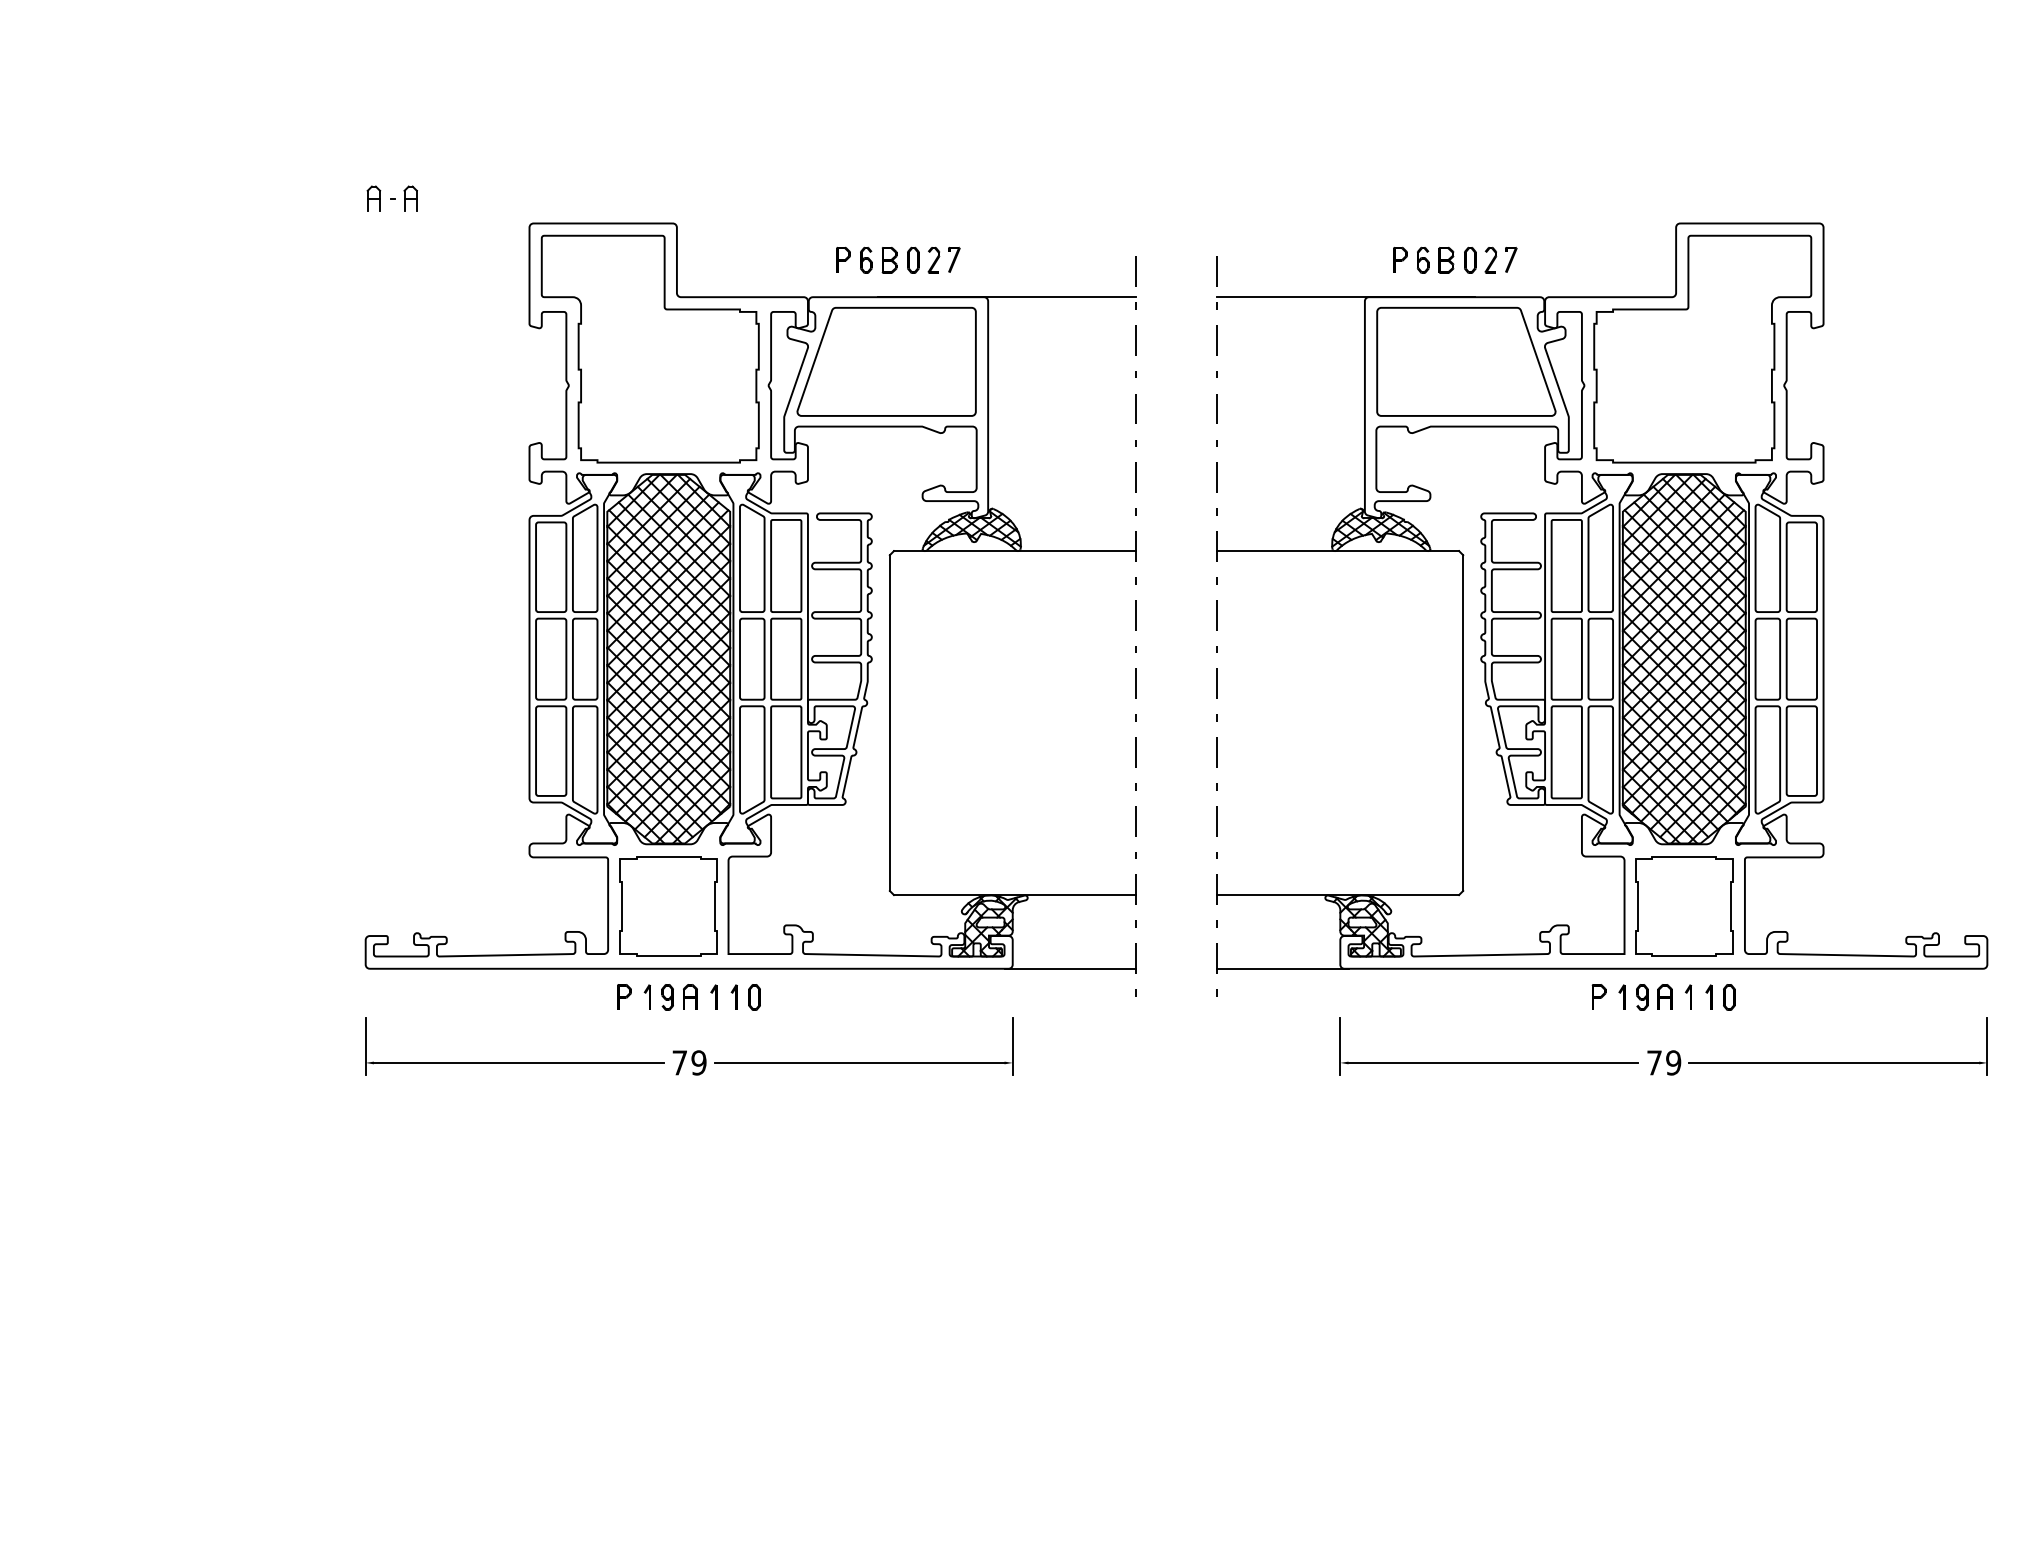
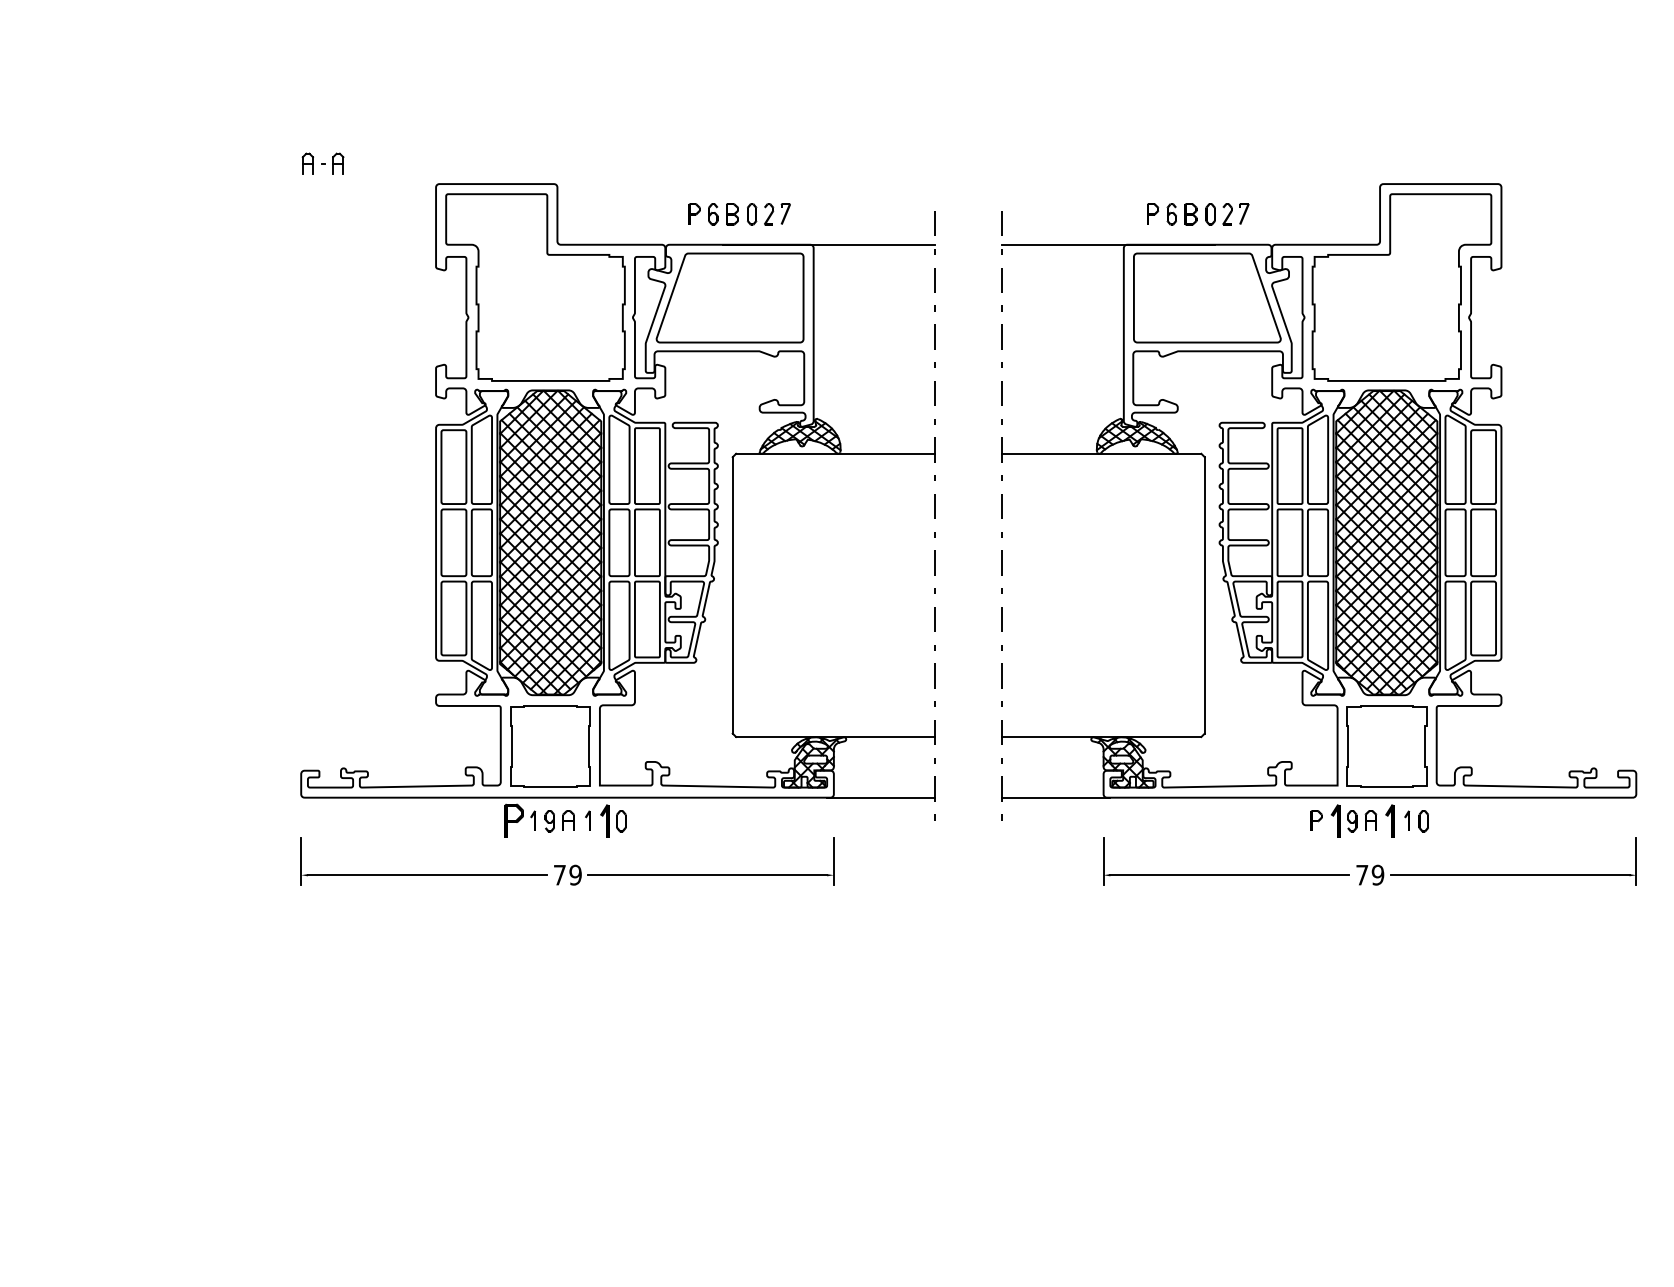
part: (624, 996) -> (514, 820), size x1.6
part: (733, 996) -> (604, 820), size x1.6
part: (1621, 996) -> (1335, 820), size x1.6
part: (1688, 996) -> (1390, 820), size x1.6

